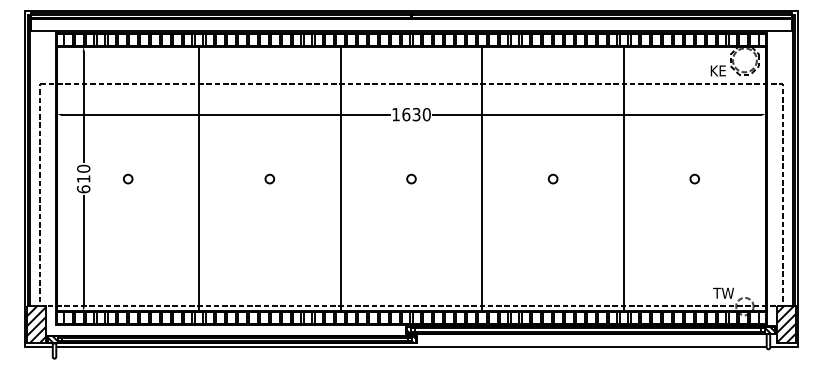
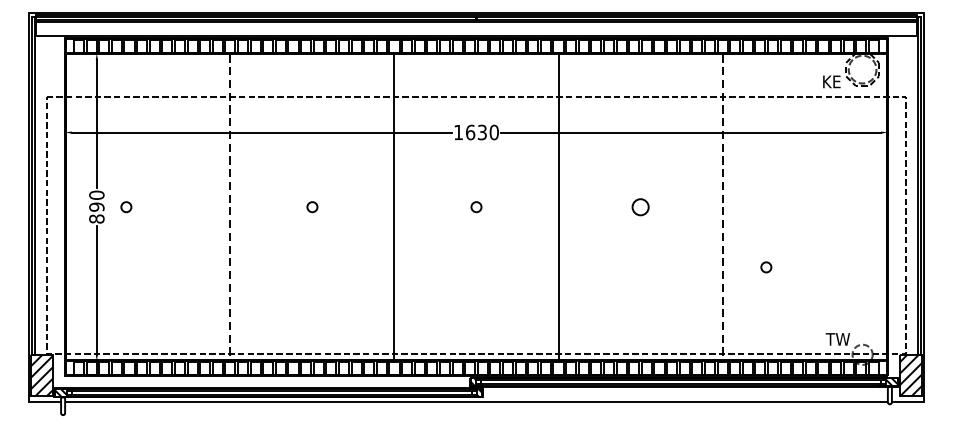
circle: (128, 178) -> (126, 206), moved
circle: (552, 178) -> (639, 206), size x1.6
circle: (694, 178) -> (766, 266), moved
line: (199, 179) -> (230, 207), solid -> dashed
line: (623, 179) -> (722, 207), solid -> dashed
text: (83, 184) -> (96, 213), 610 -> 890

